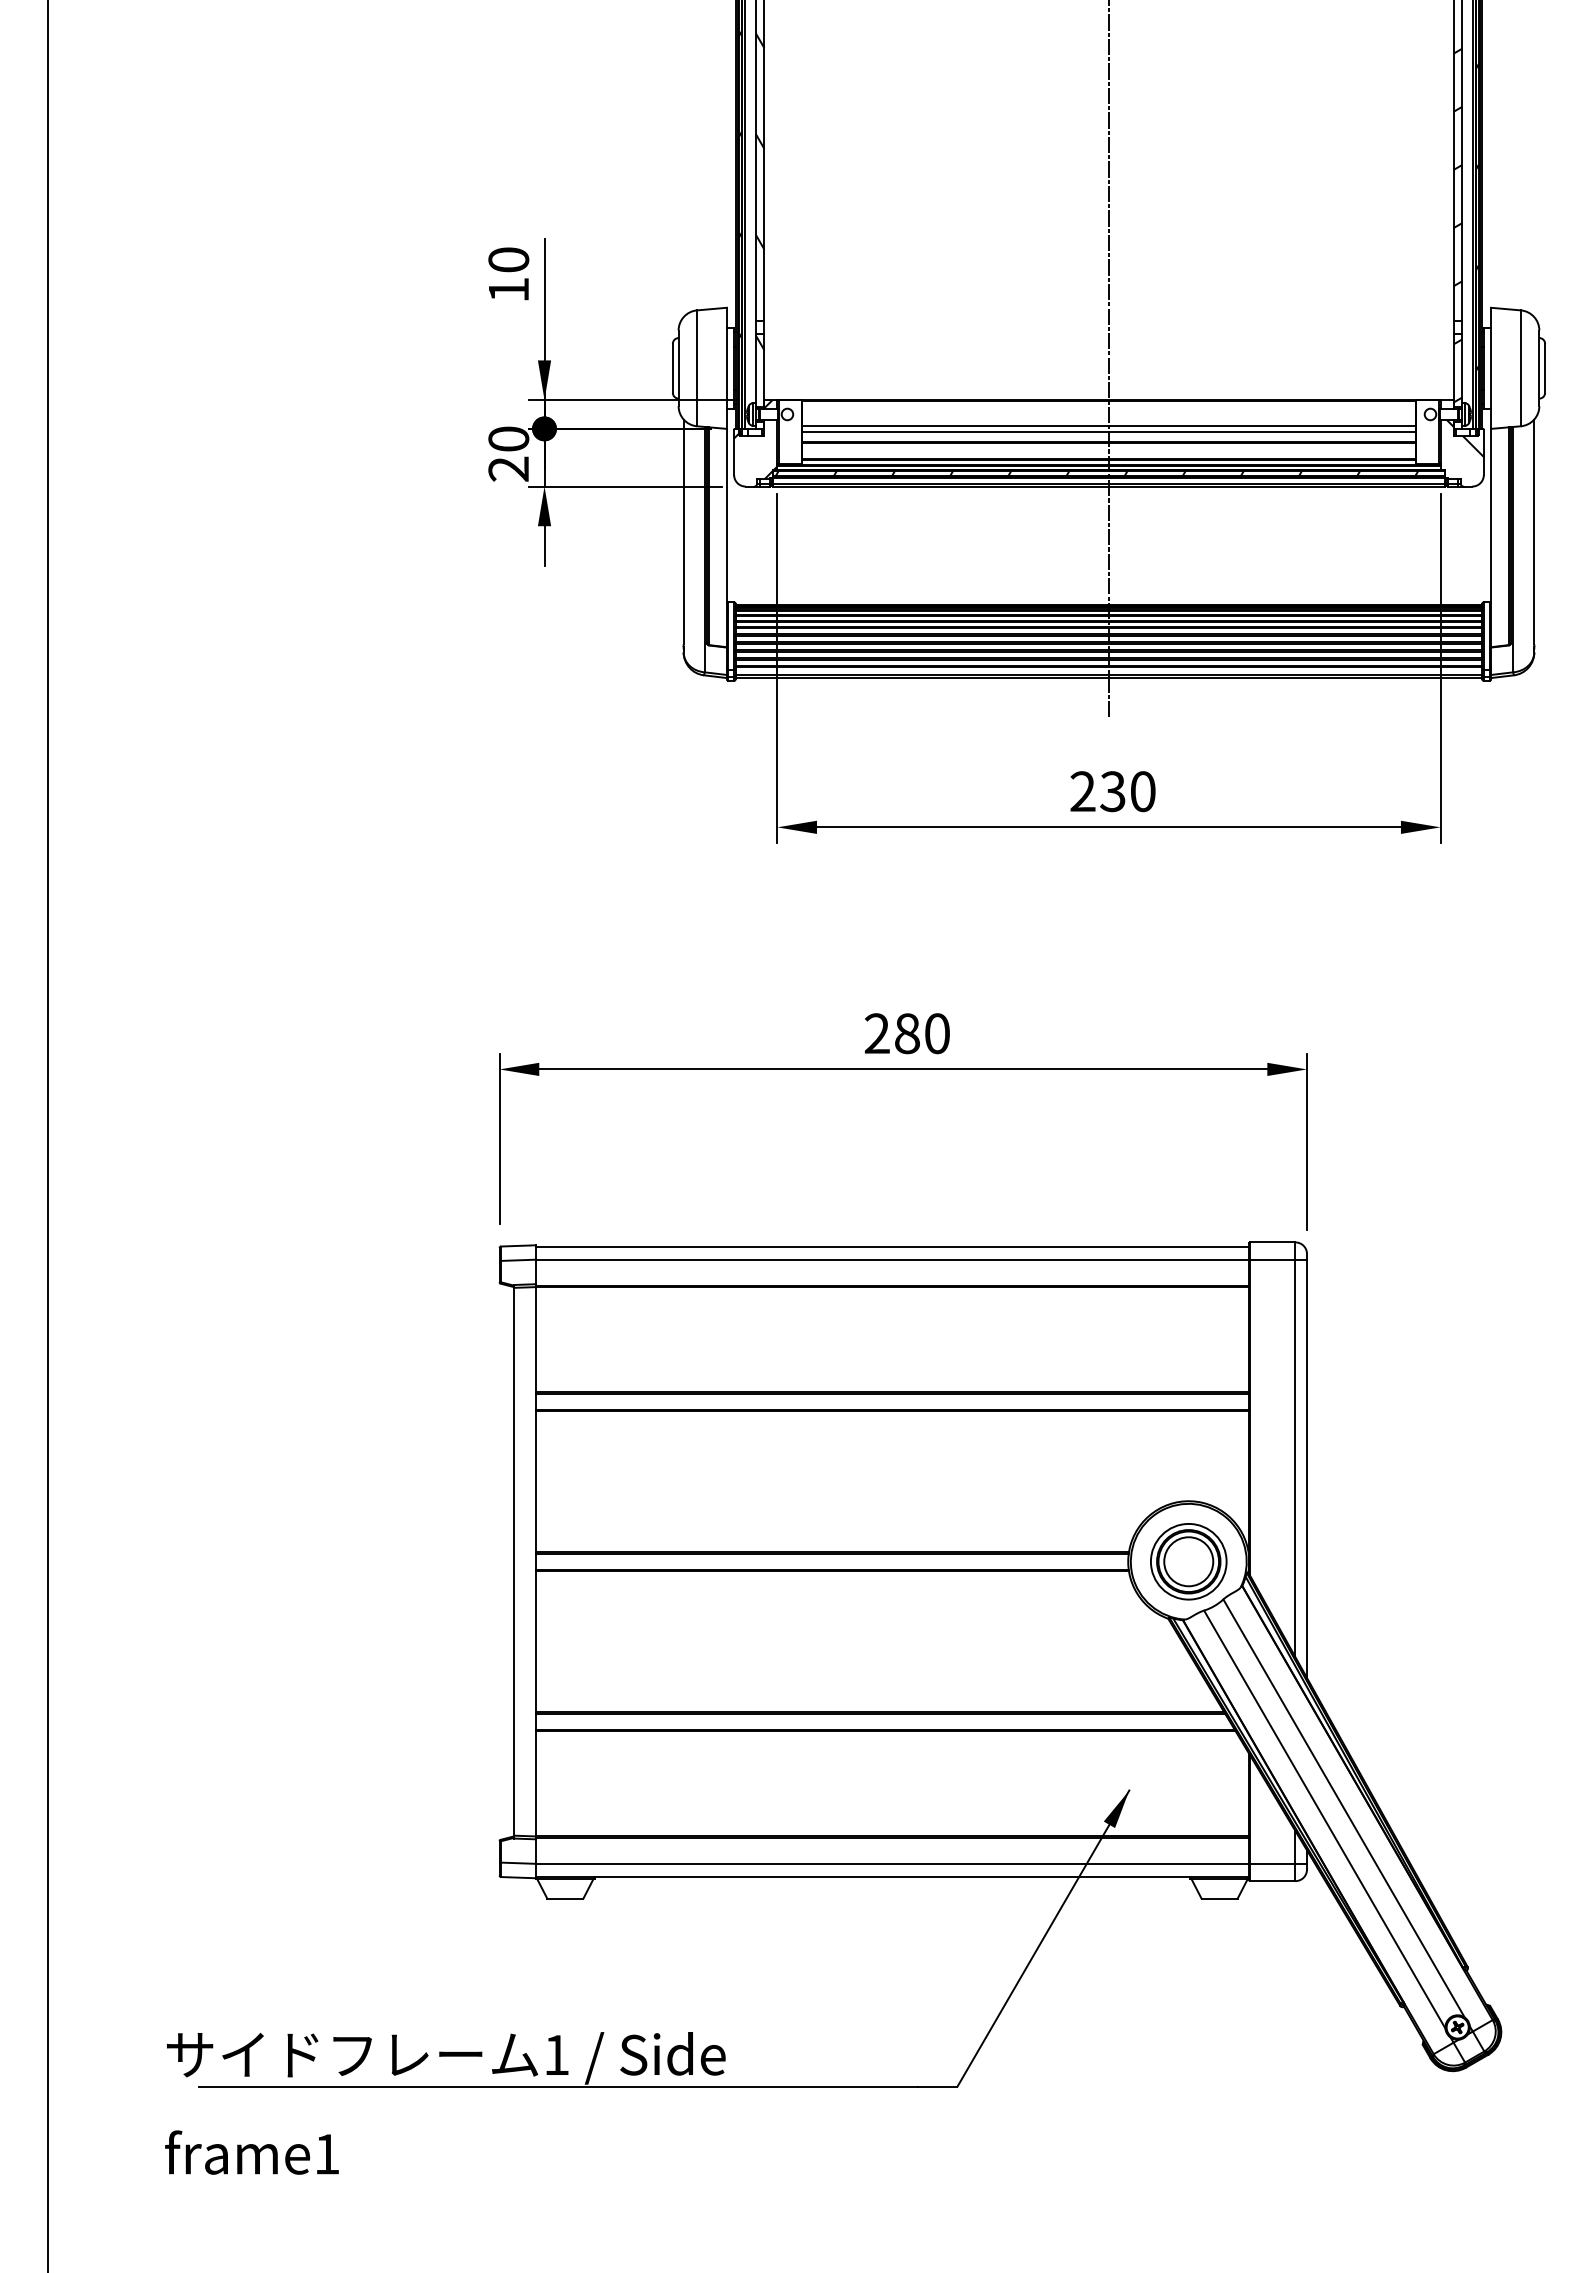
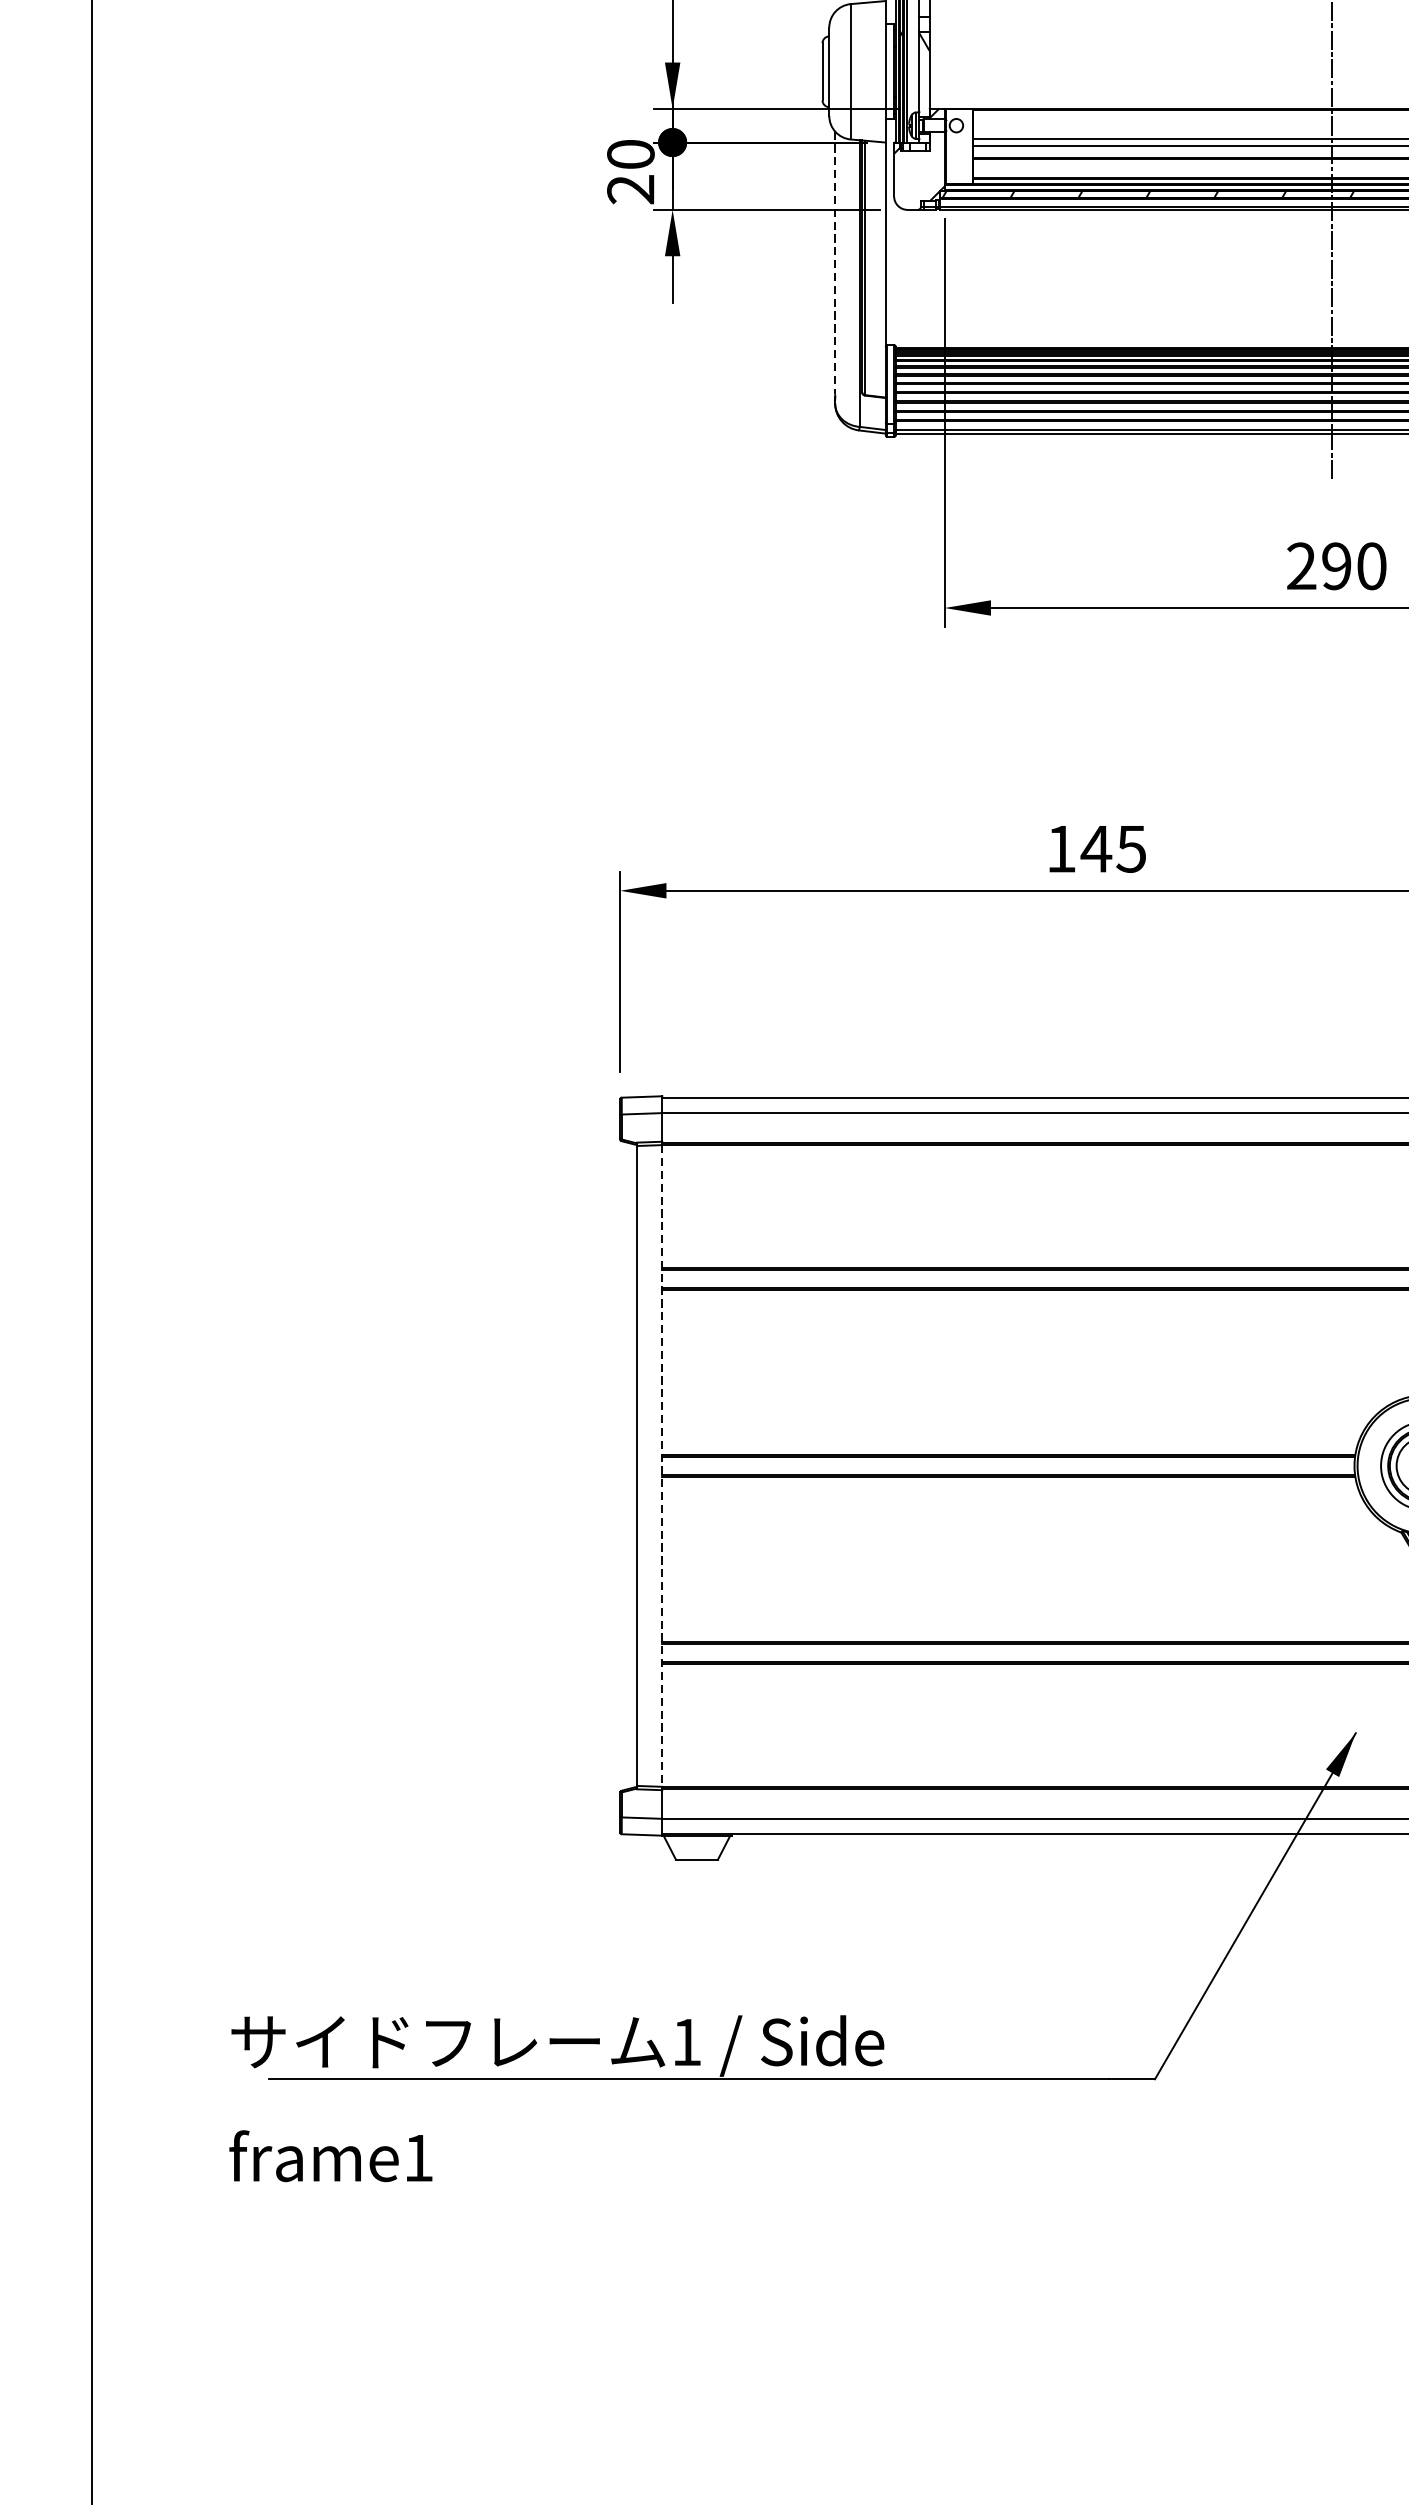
line: (683, 532) -> (834, 263), solid -> dashed
text: (1112, 791) -> (1336, 566), 230 -> 290
text: (907, 1033) -> (1096, 848), 280 -> 145
line: (535, 1561) -> (662, 1465), solid -> dashed

